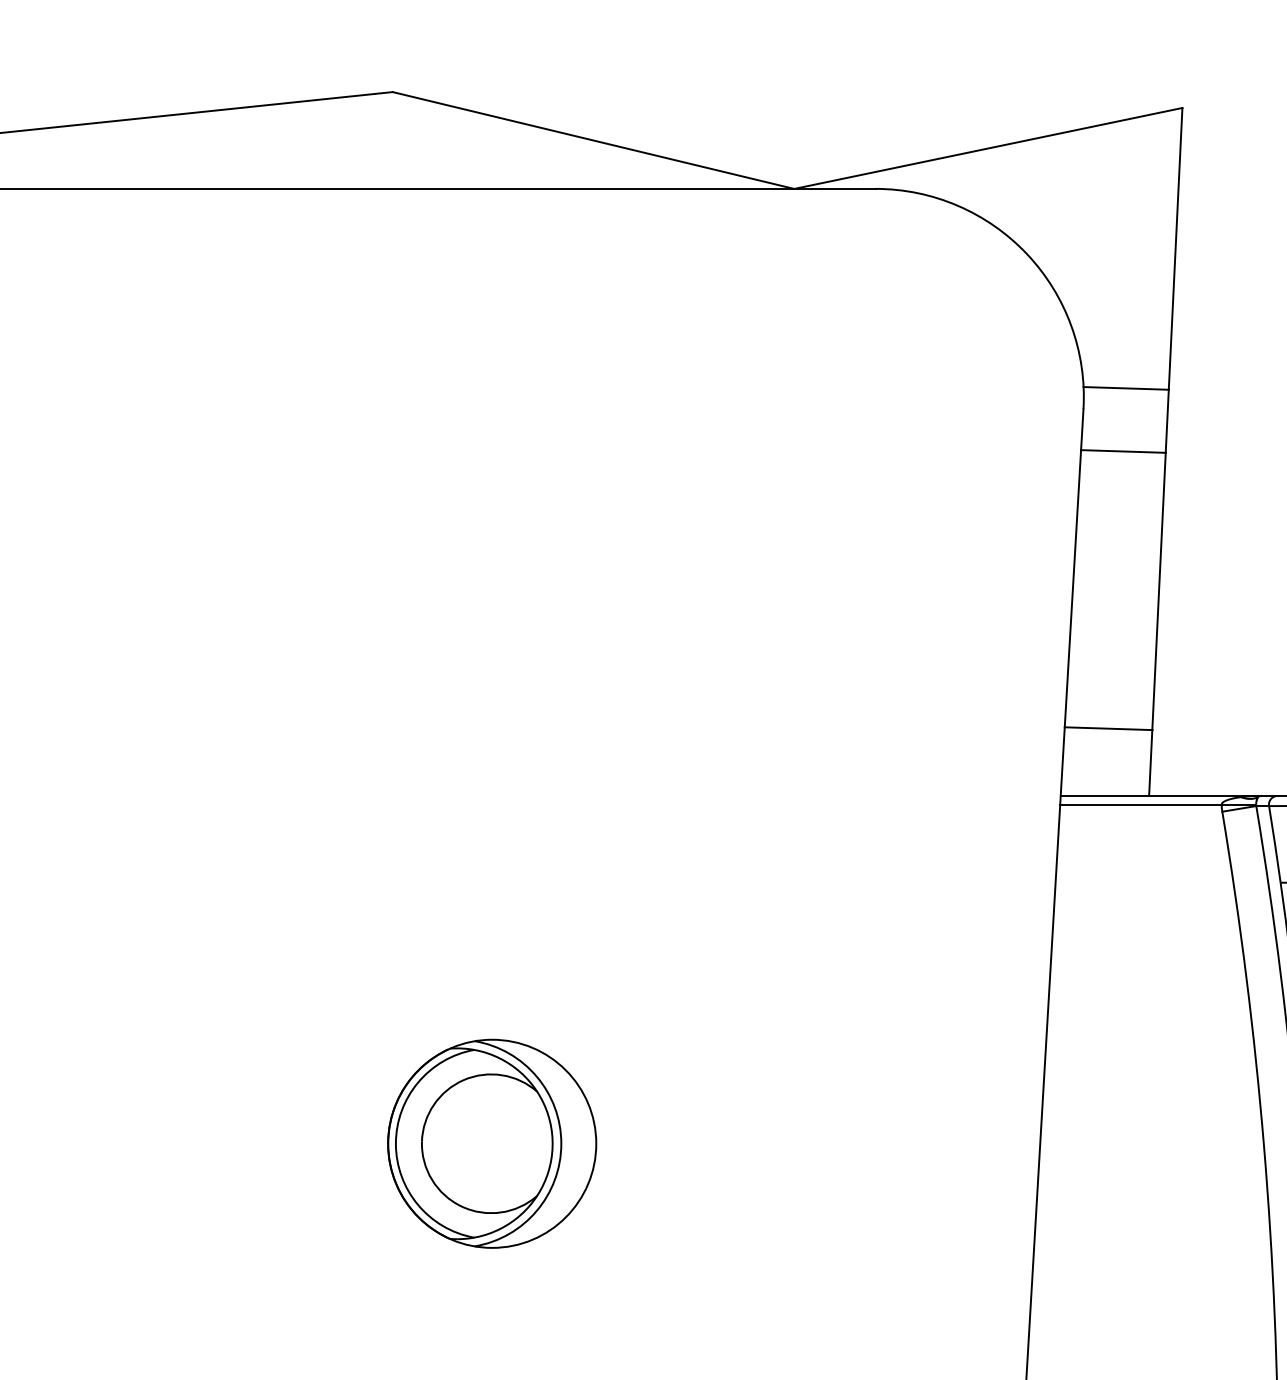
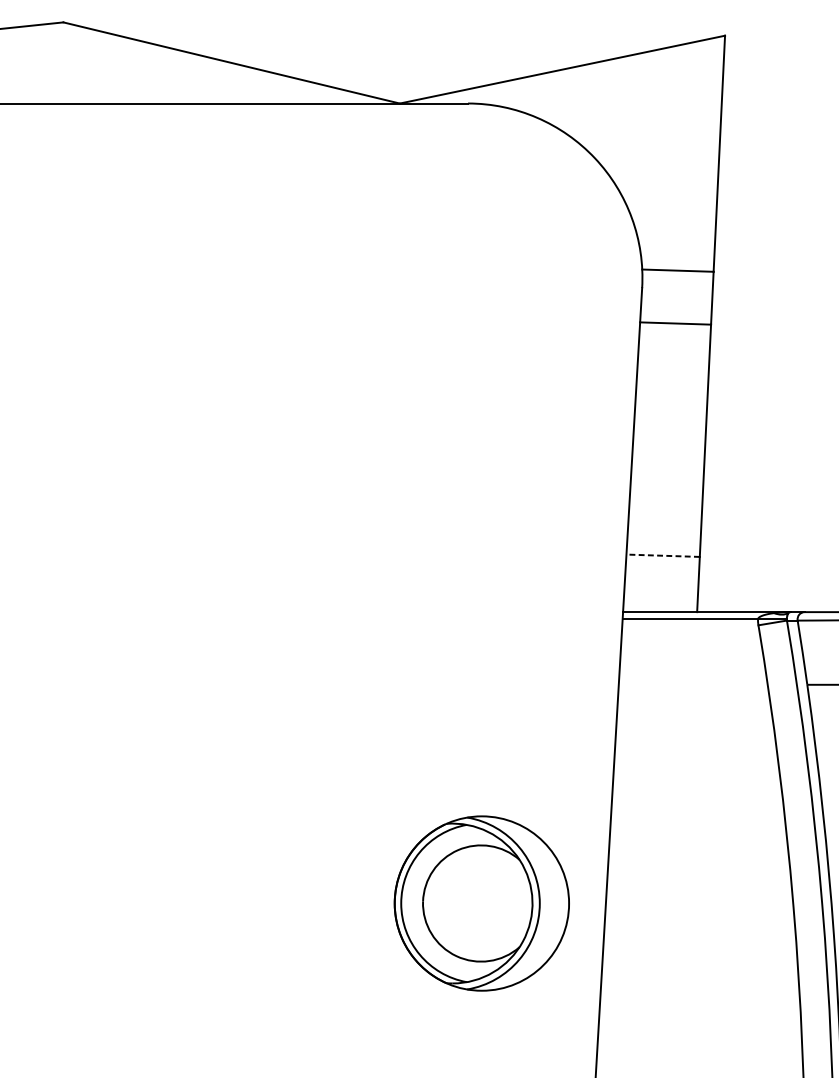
line: (1108, 728) -> (663, 555), solid -> dashed
part: (492, 1143) -> (482, 903), moved

